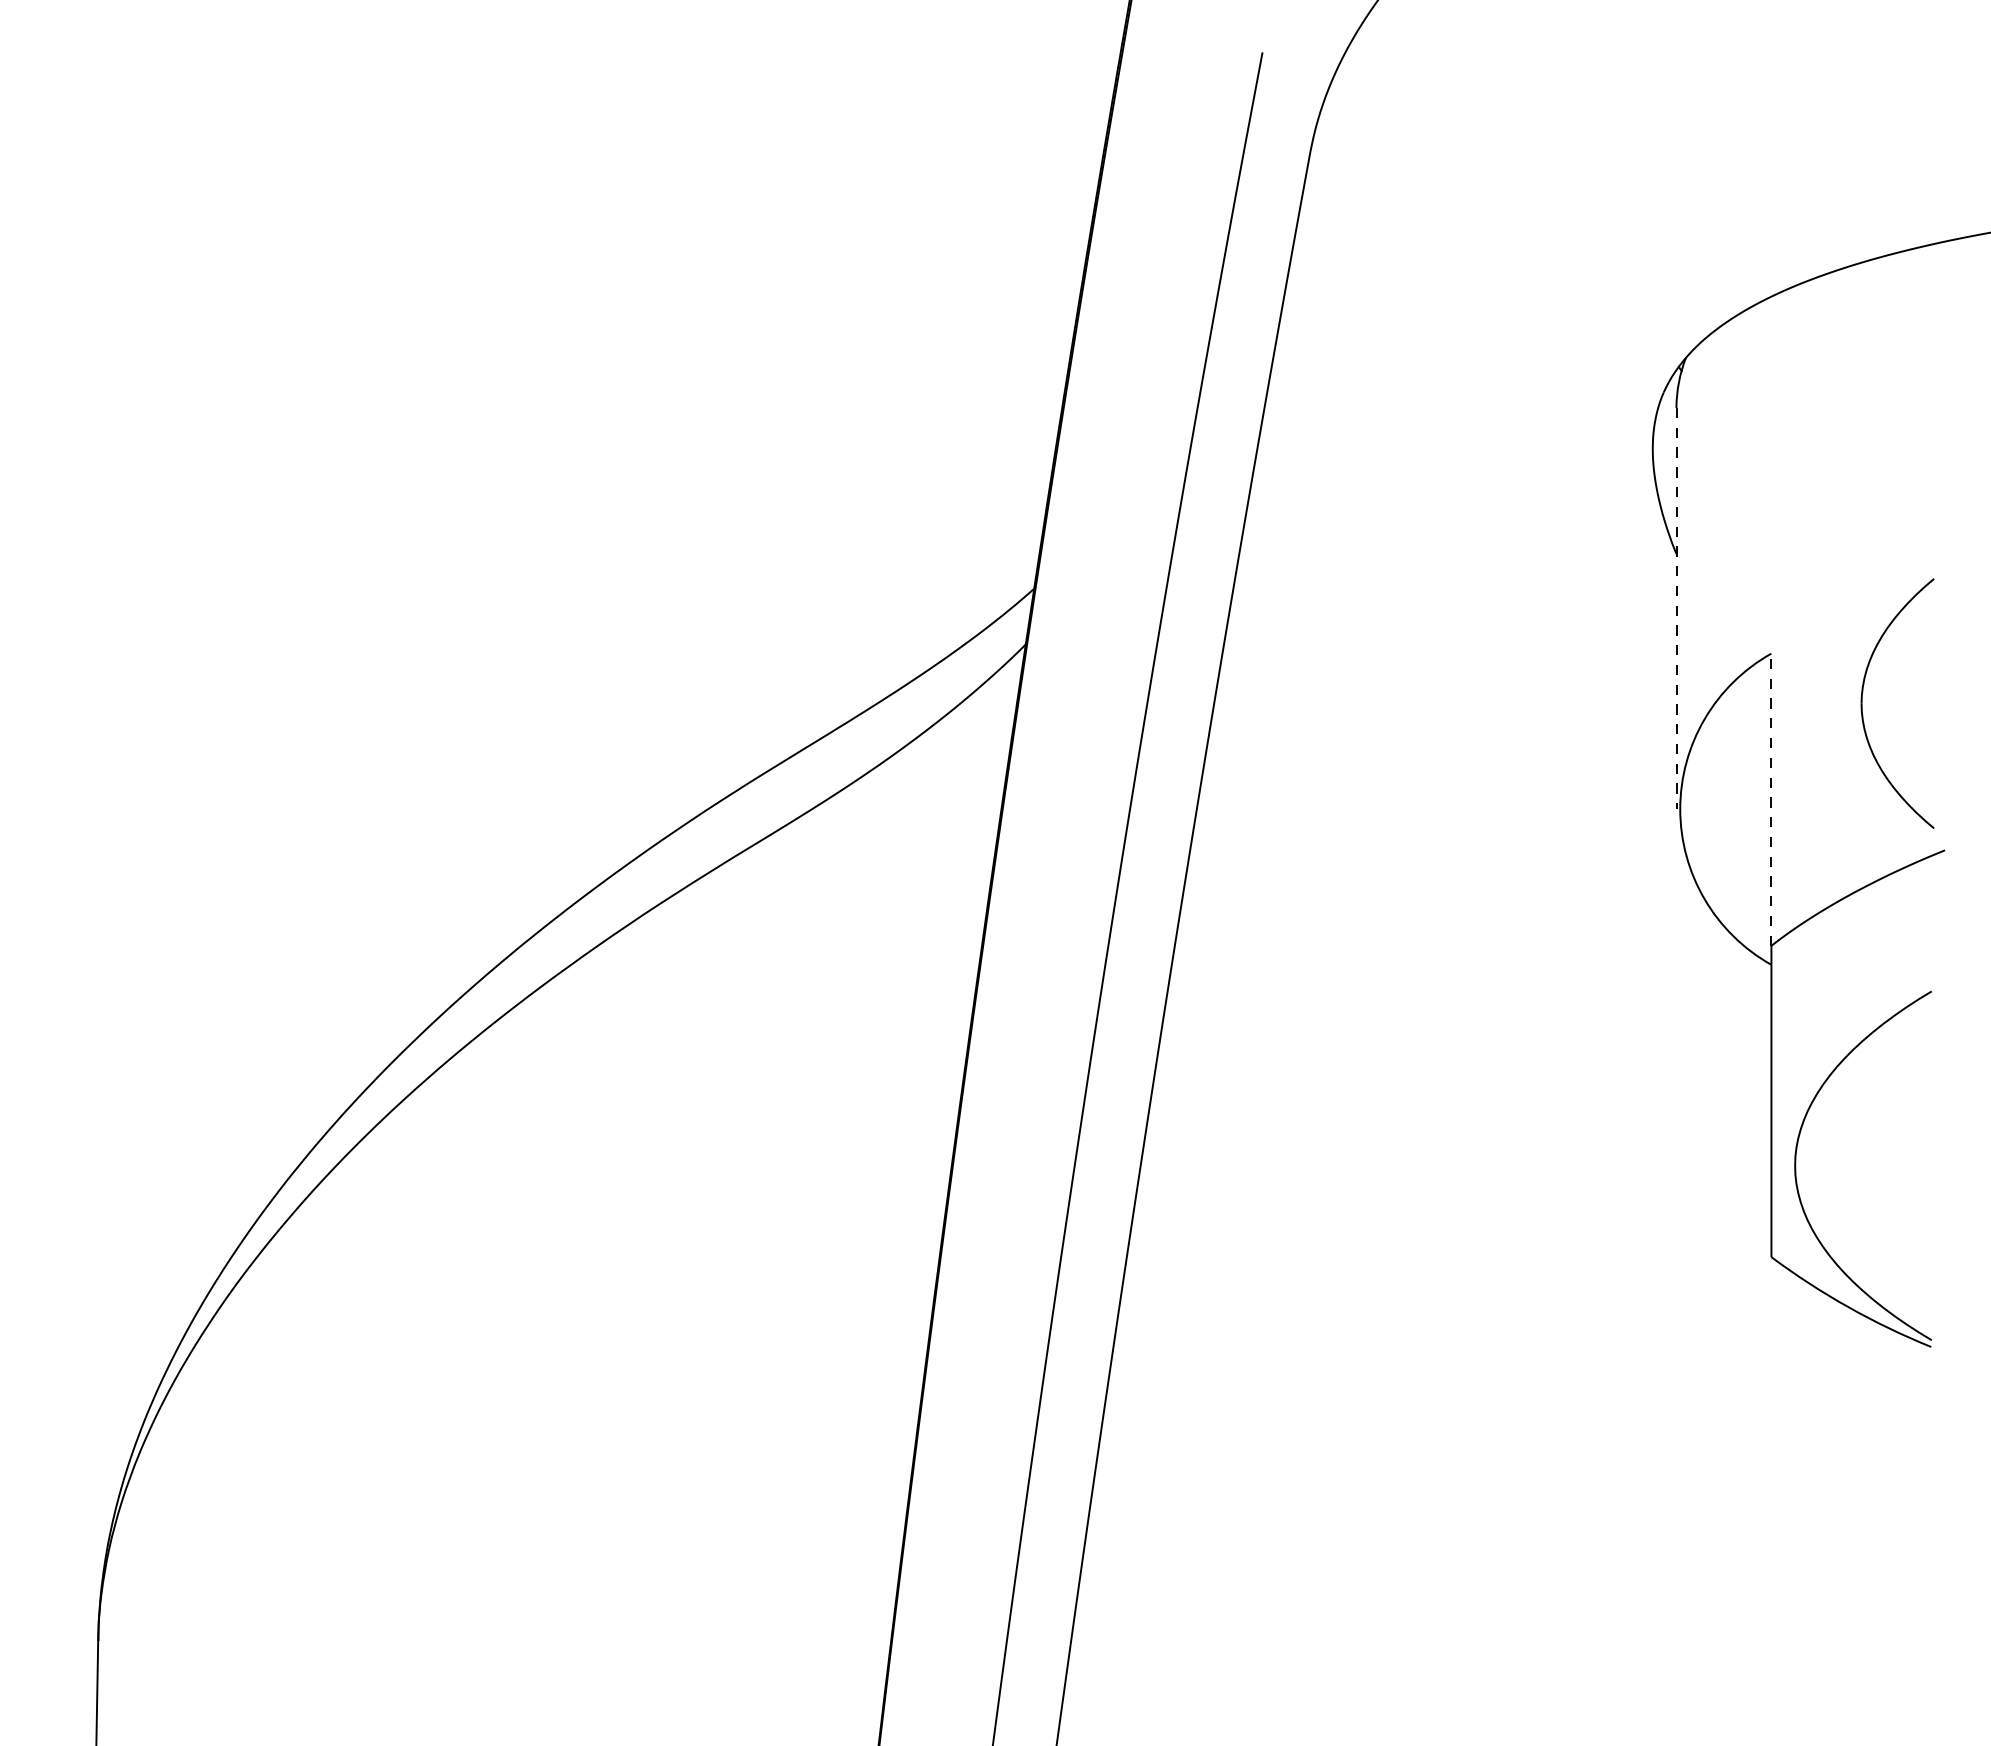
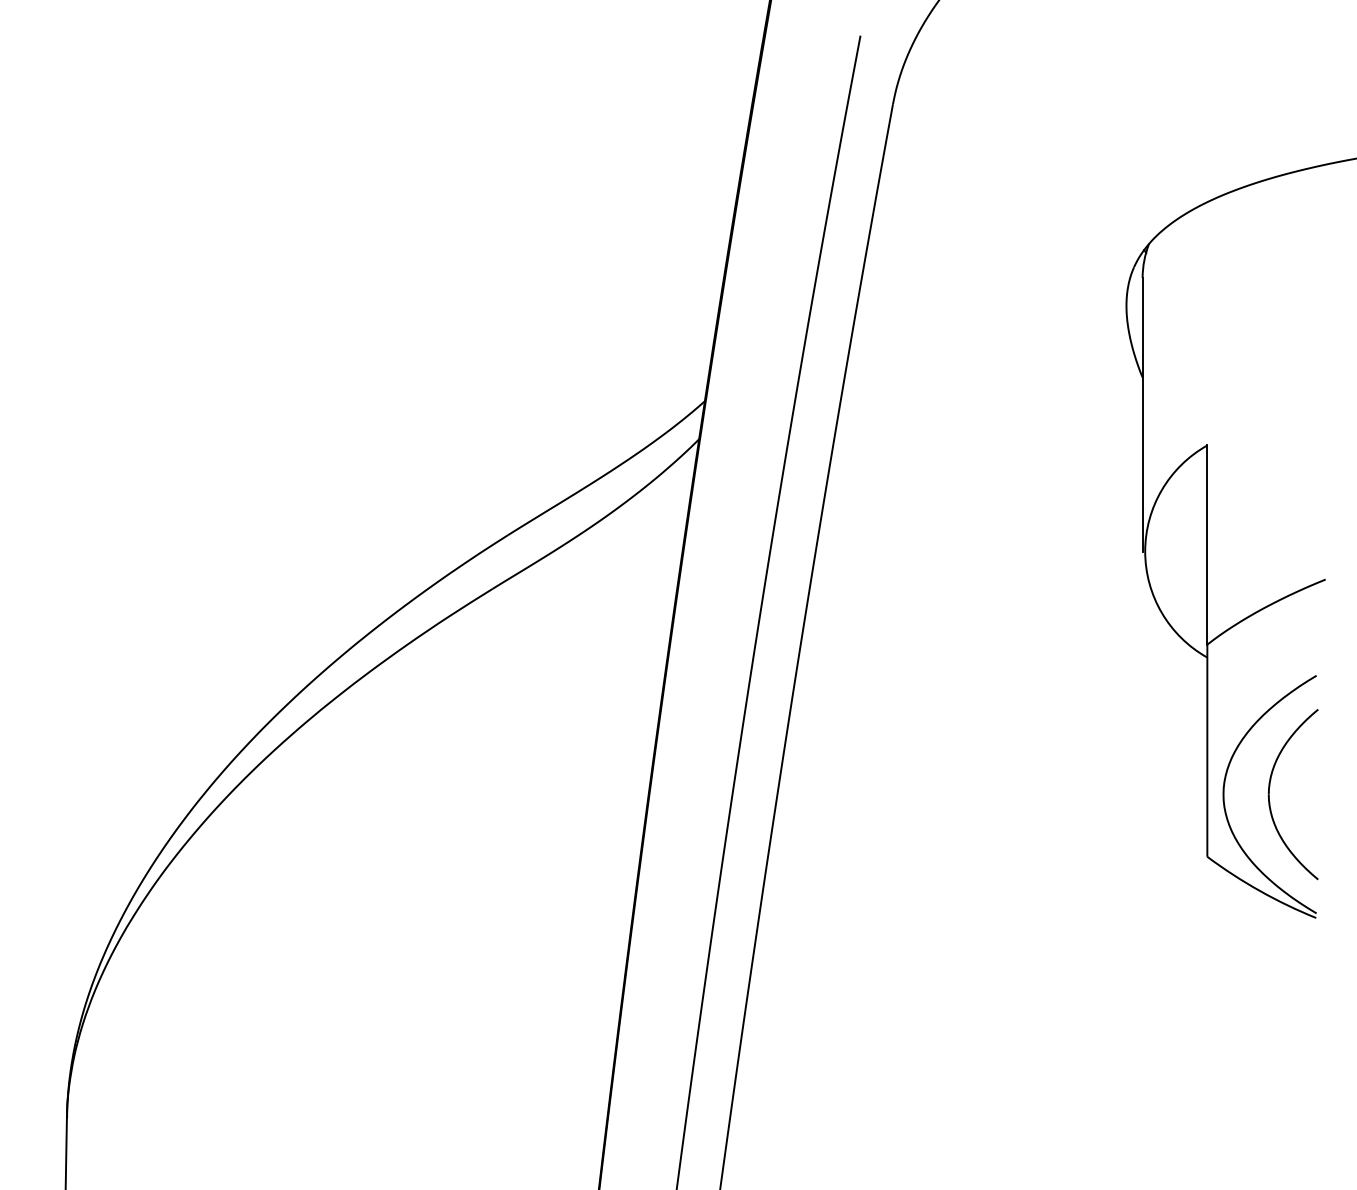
line: (1676, 608) -> (1142, 414), dashed -> solid
part: (1862, 703) -> (1269, 794), moved
line: (1771, 800) -> (1207, 545), dashed -> solid

